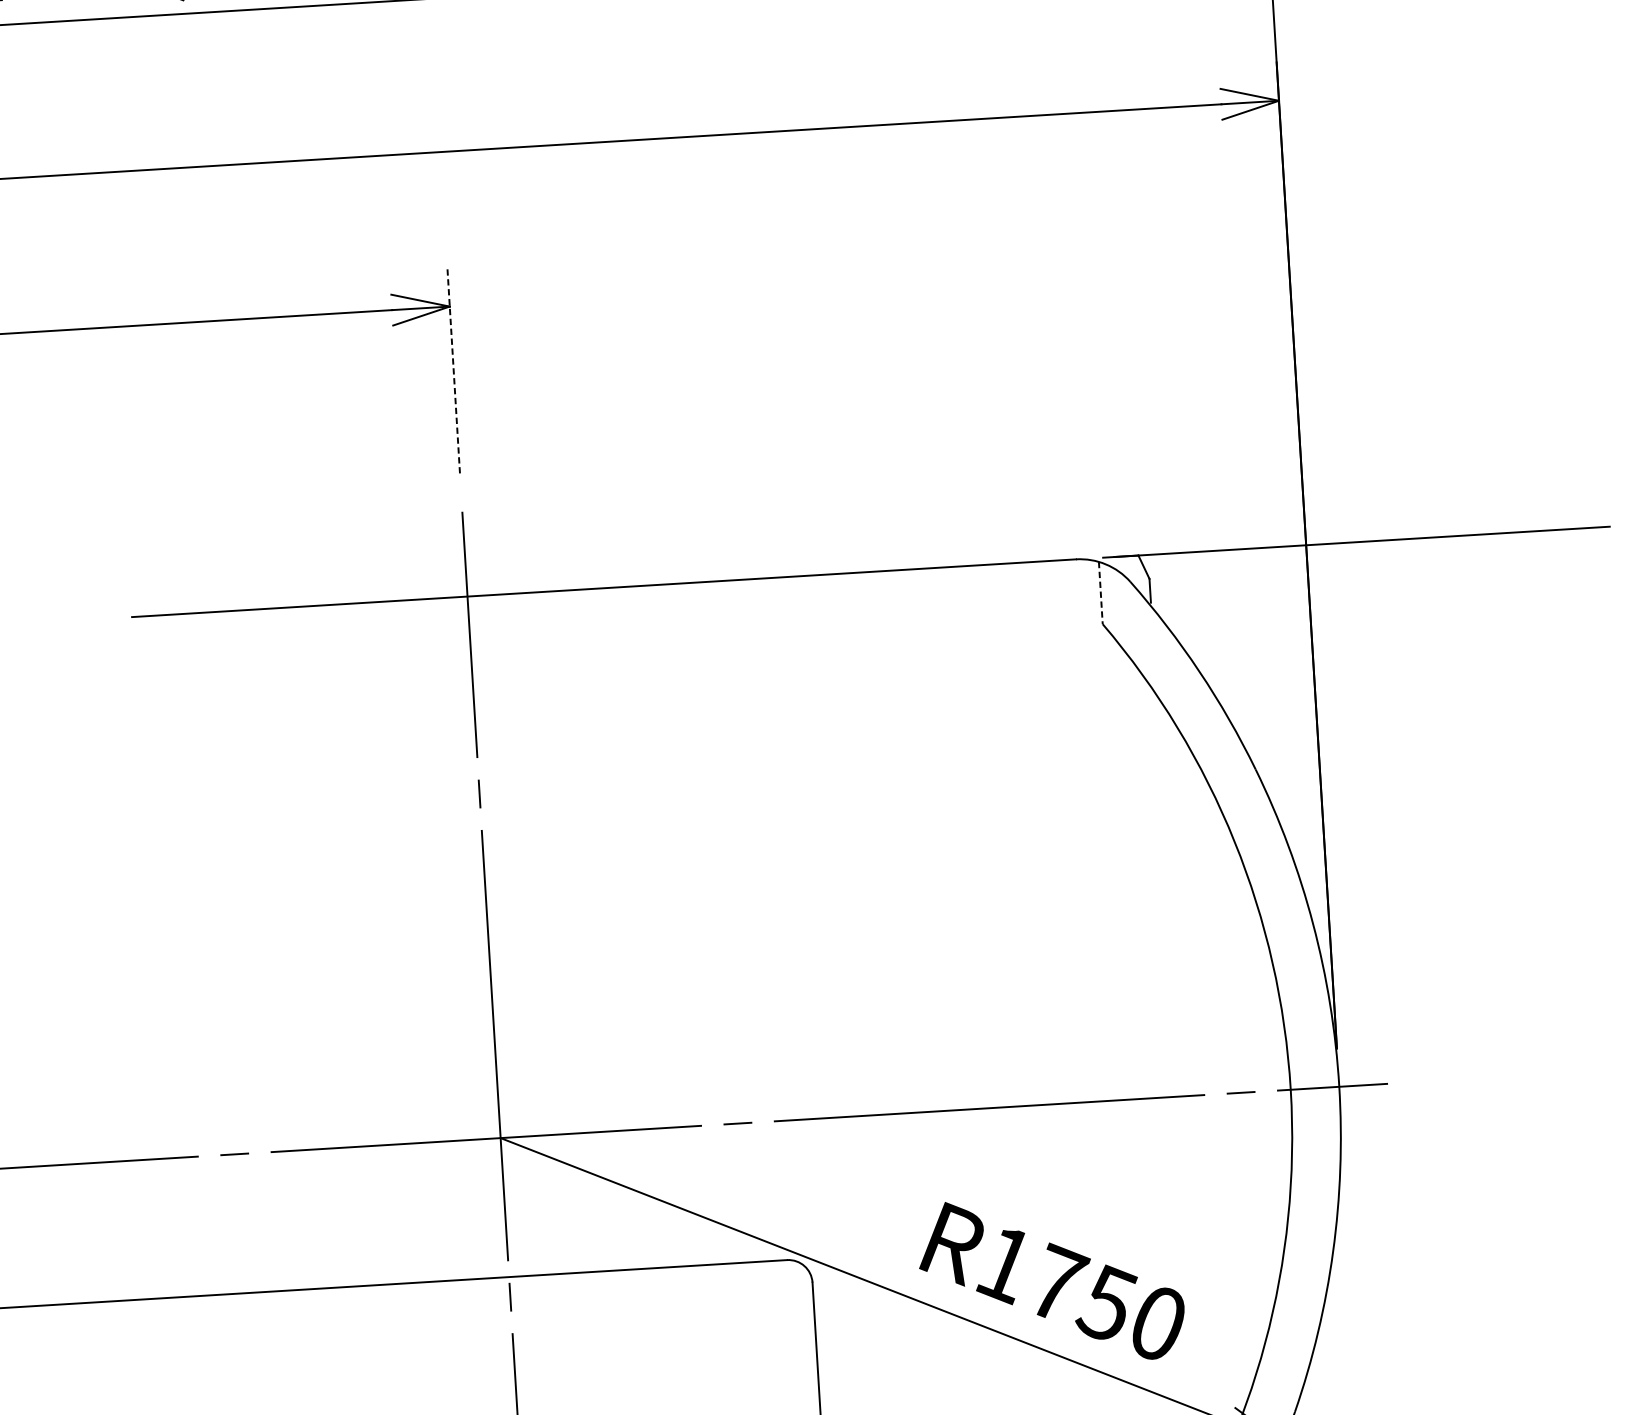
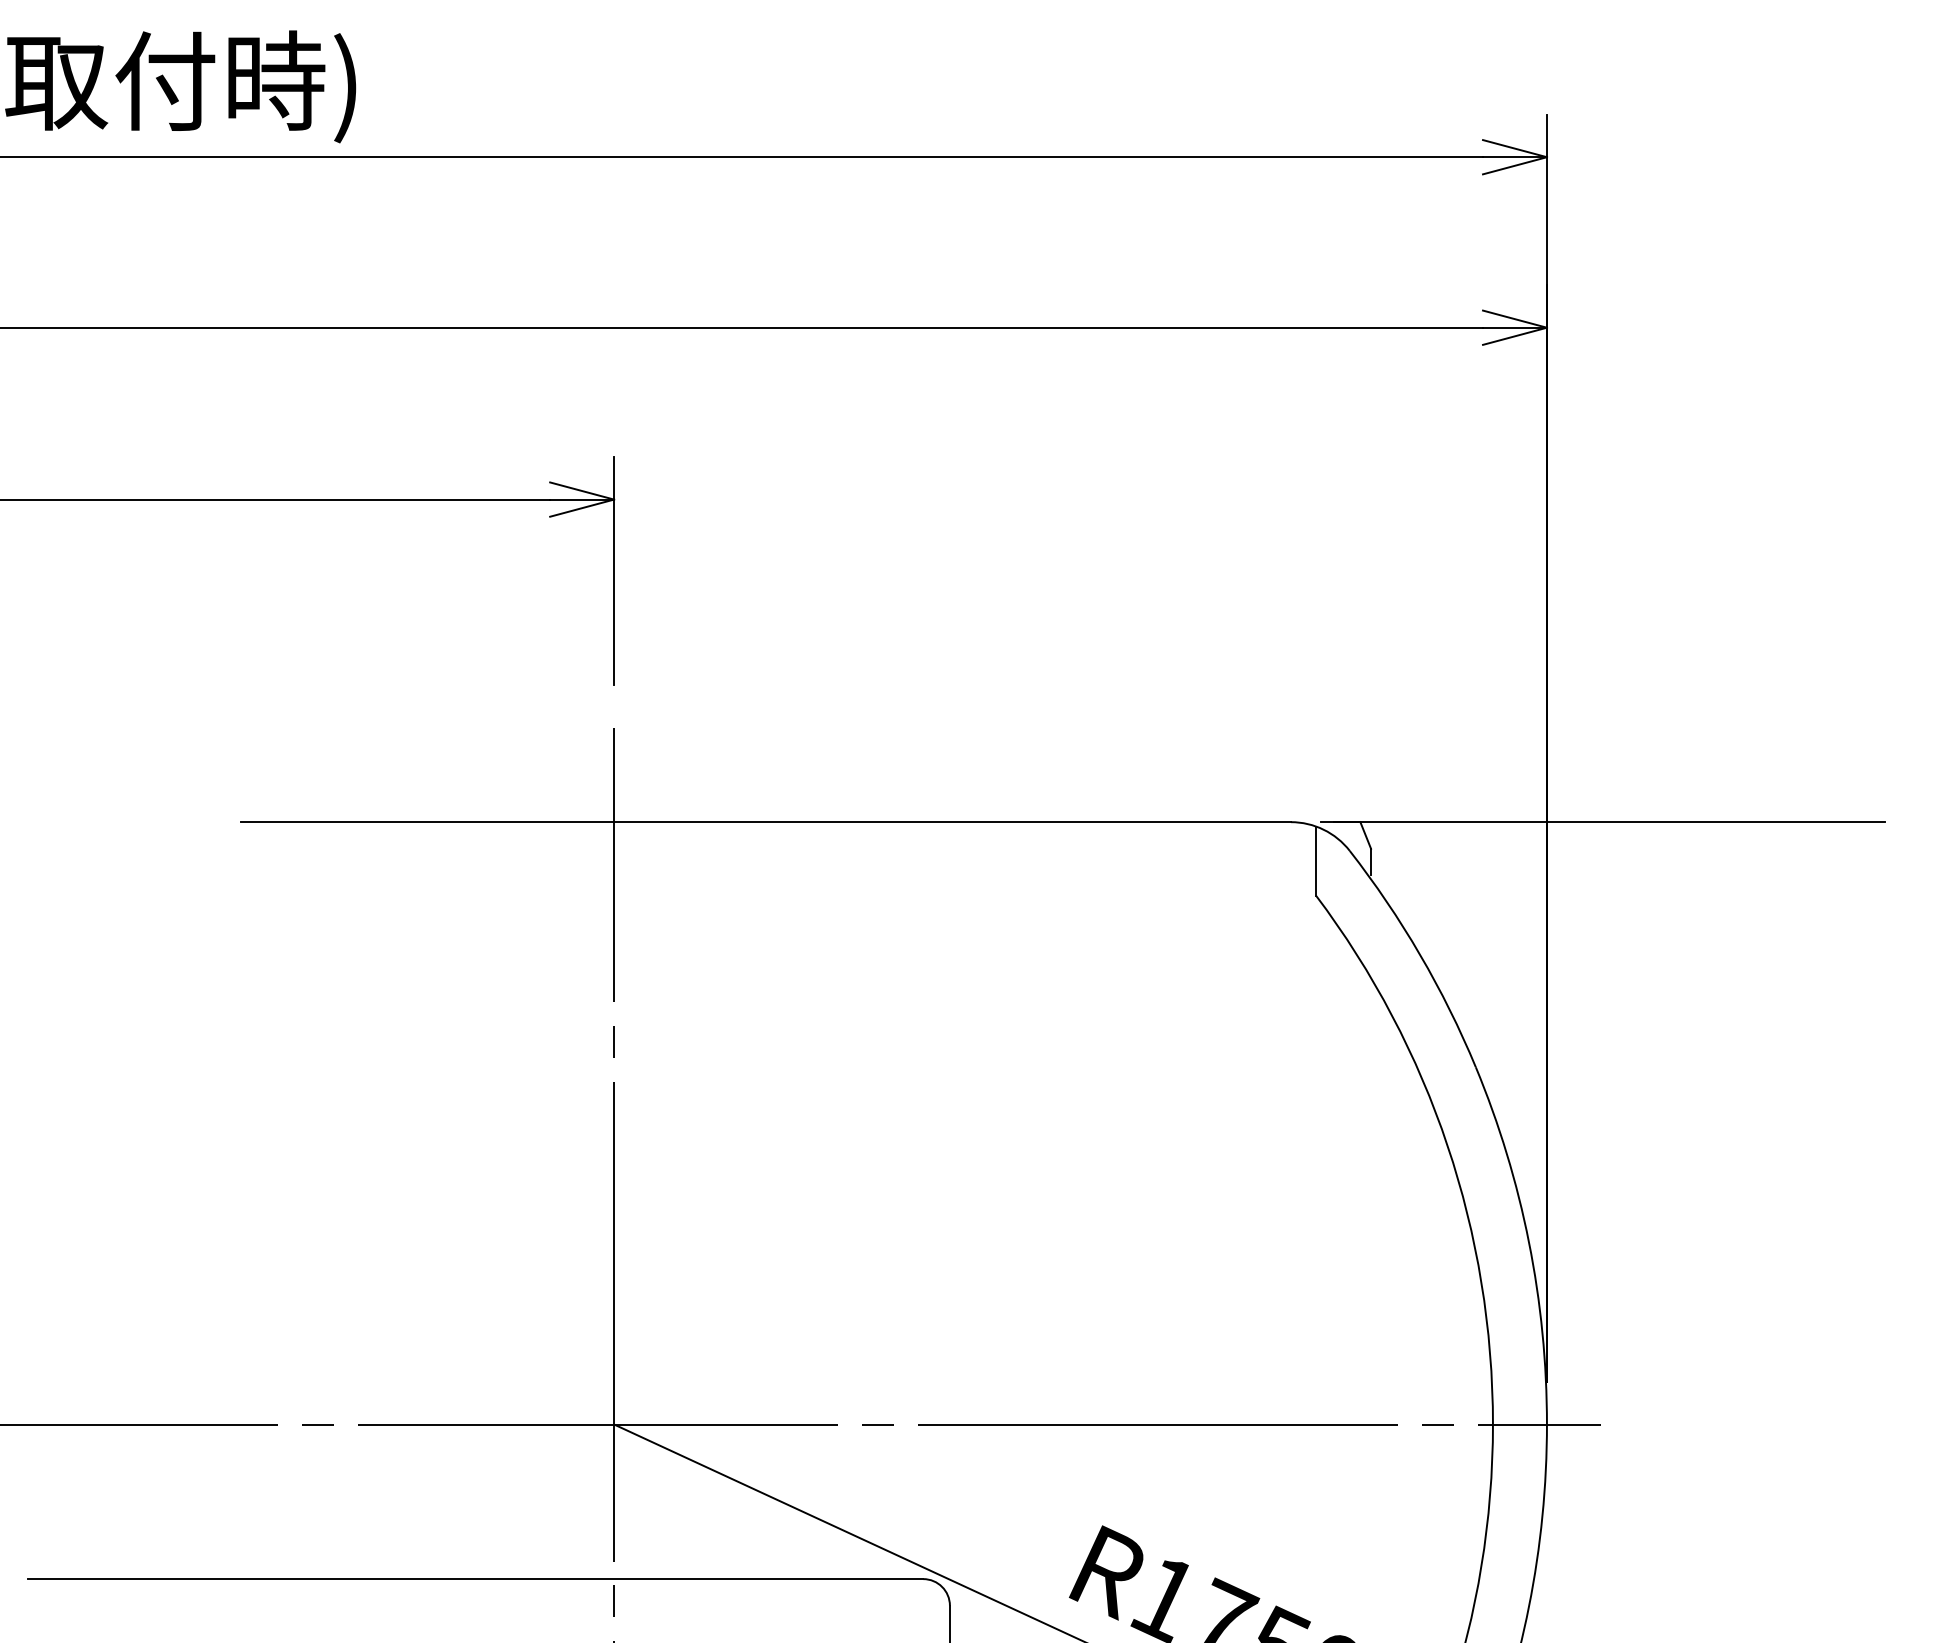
line: (454, 370) -> (614, 570), dashed -> solid
line: (1101, 593) -> (1316, 861), dashed -> solid

